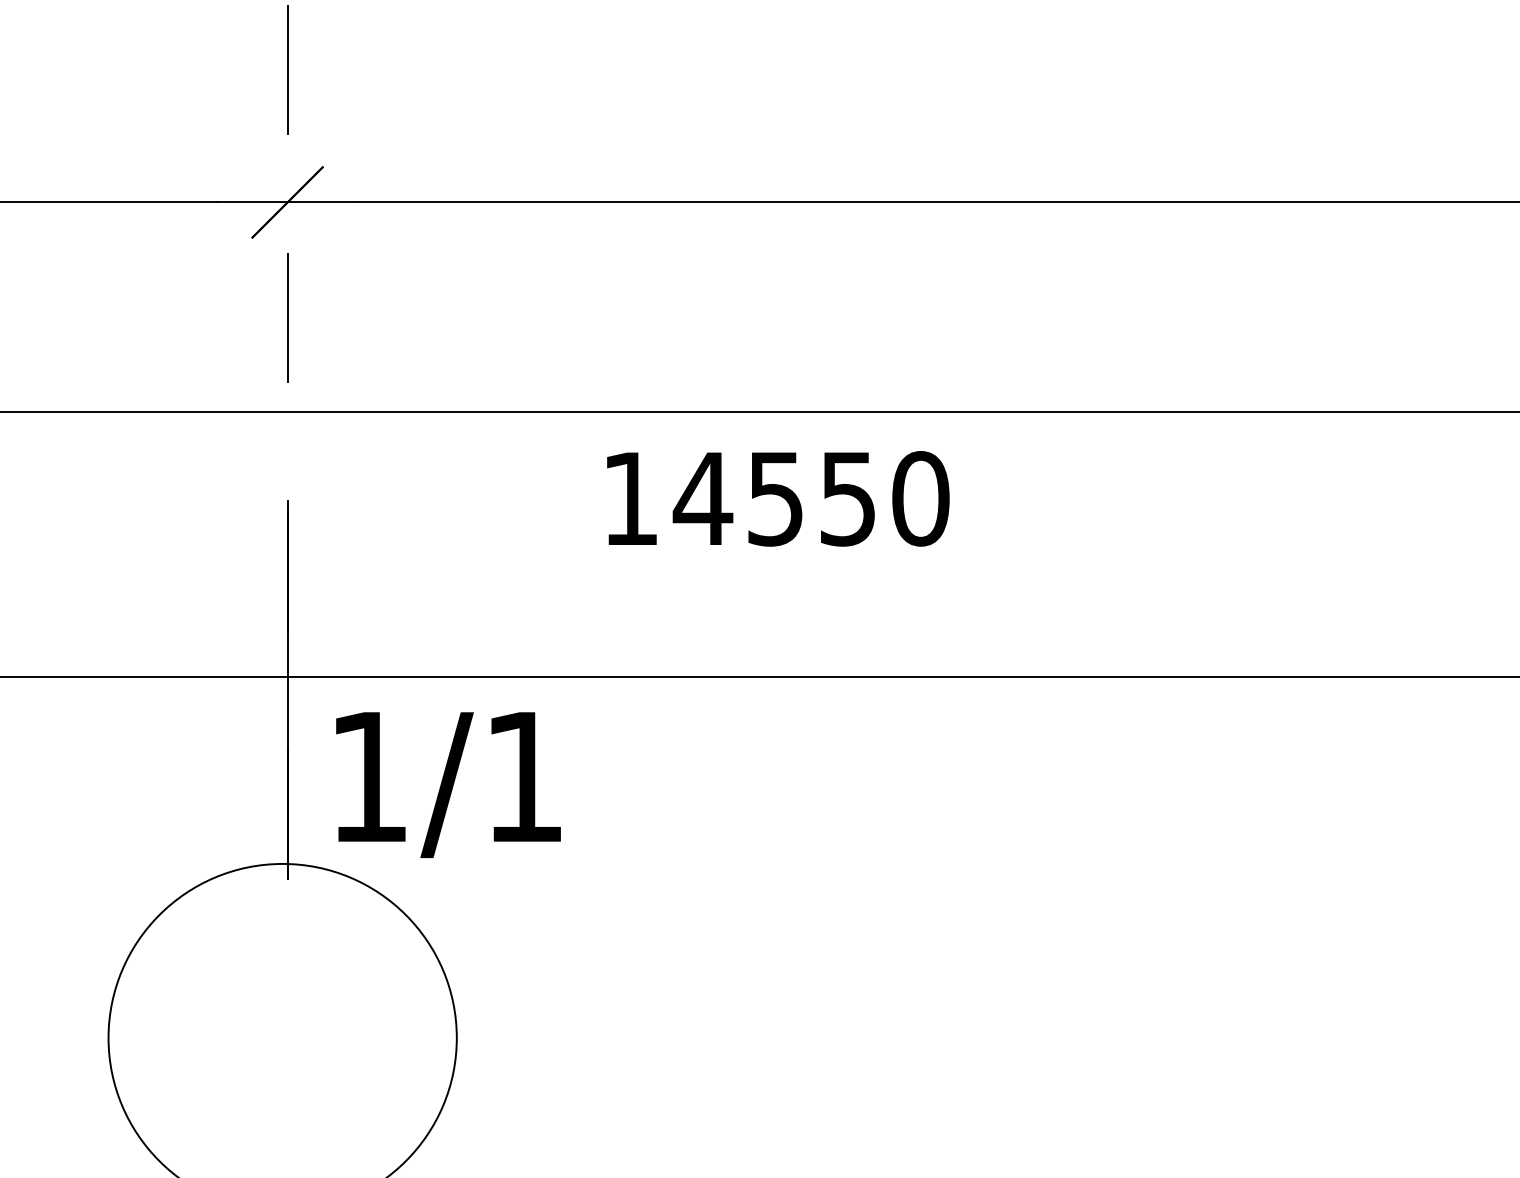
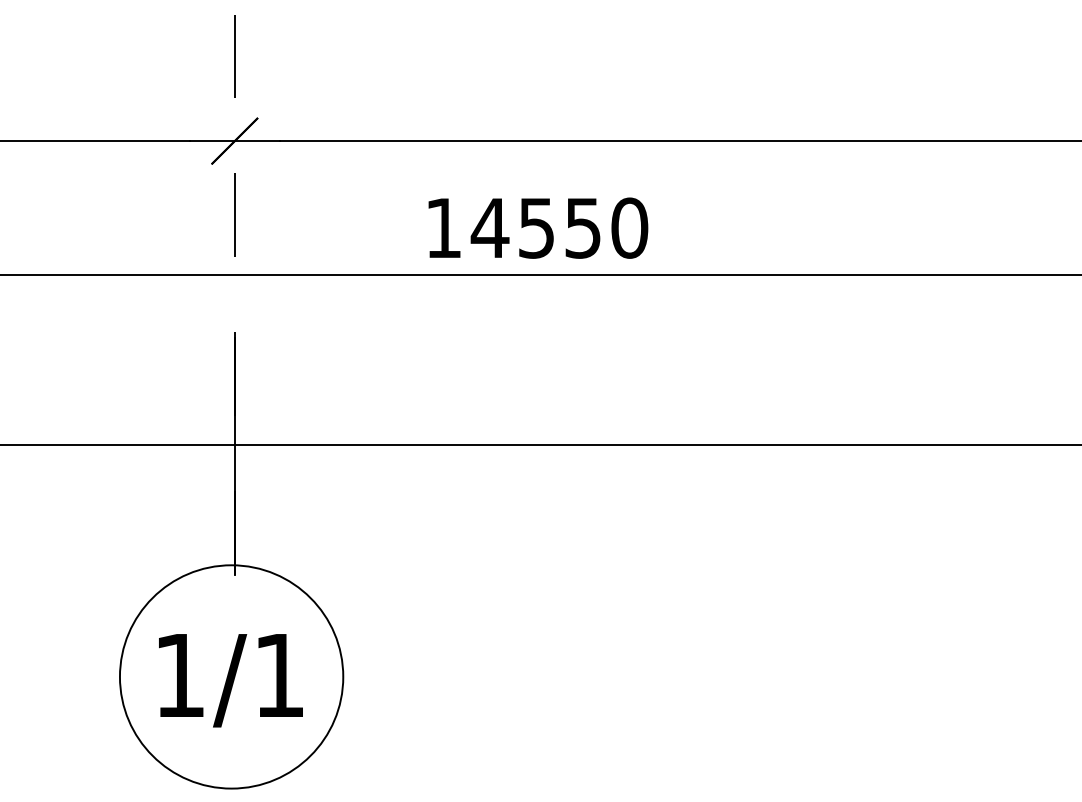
text: (778, 497) -> (538, 227), moved
text: (447, 784) -> (230, 680), moved

